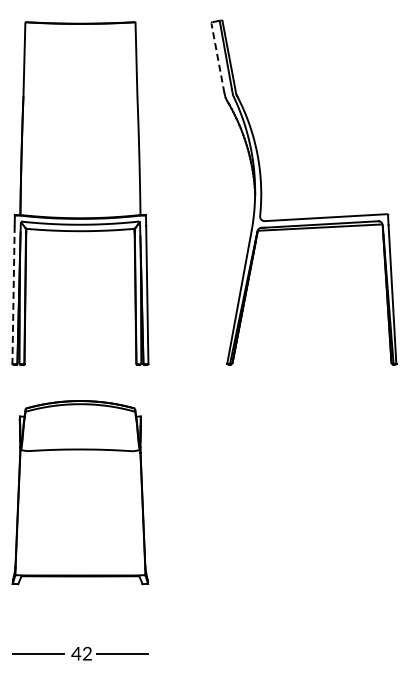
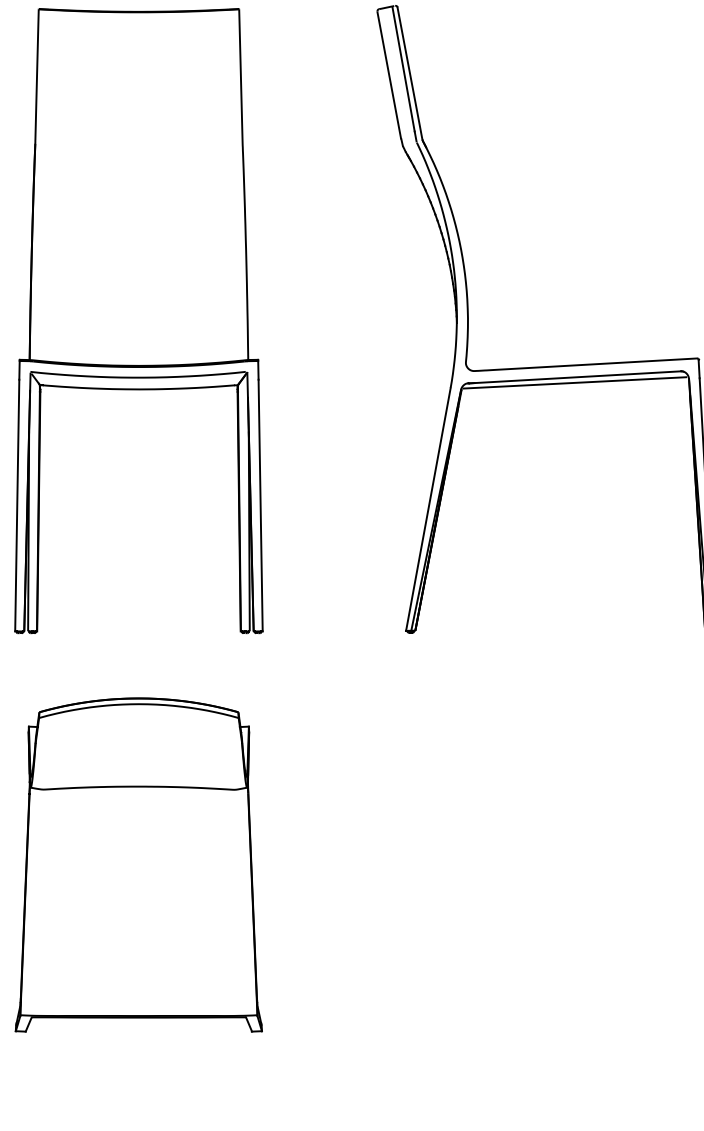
line: (217, 58) -> (388, 75), dashed -> solid
line: (13, 295) -> (17, 506), dashed -> solid

